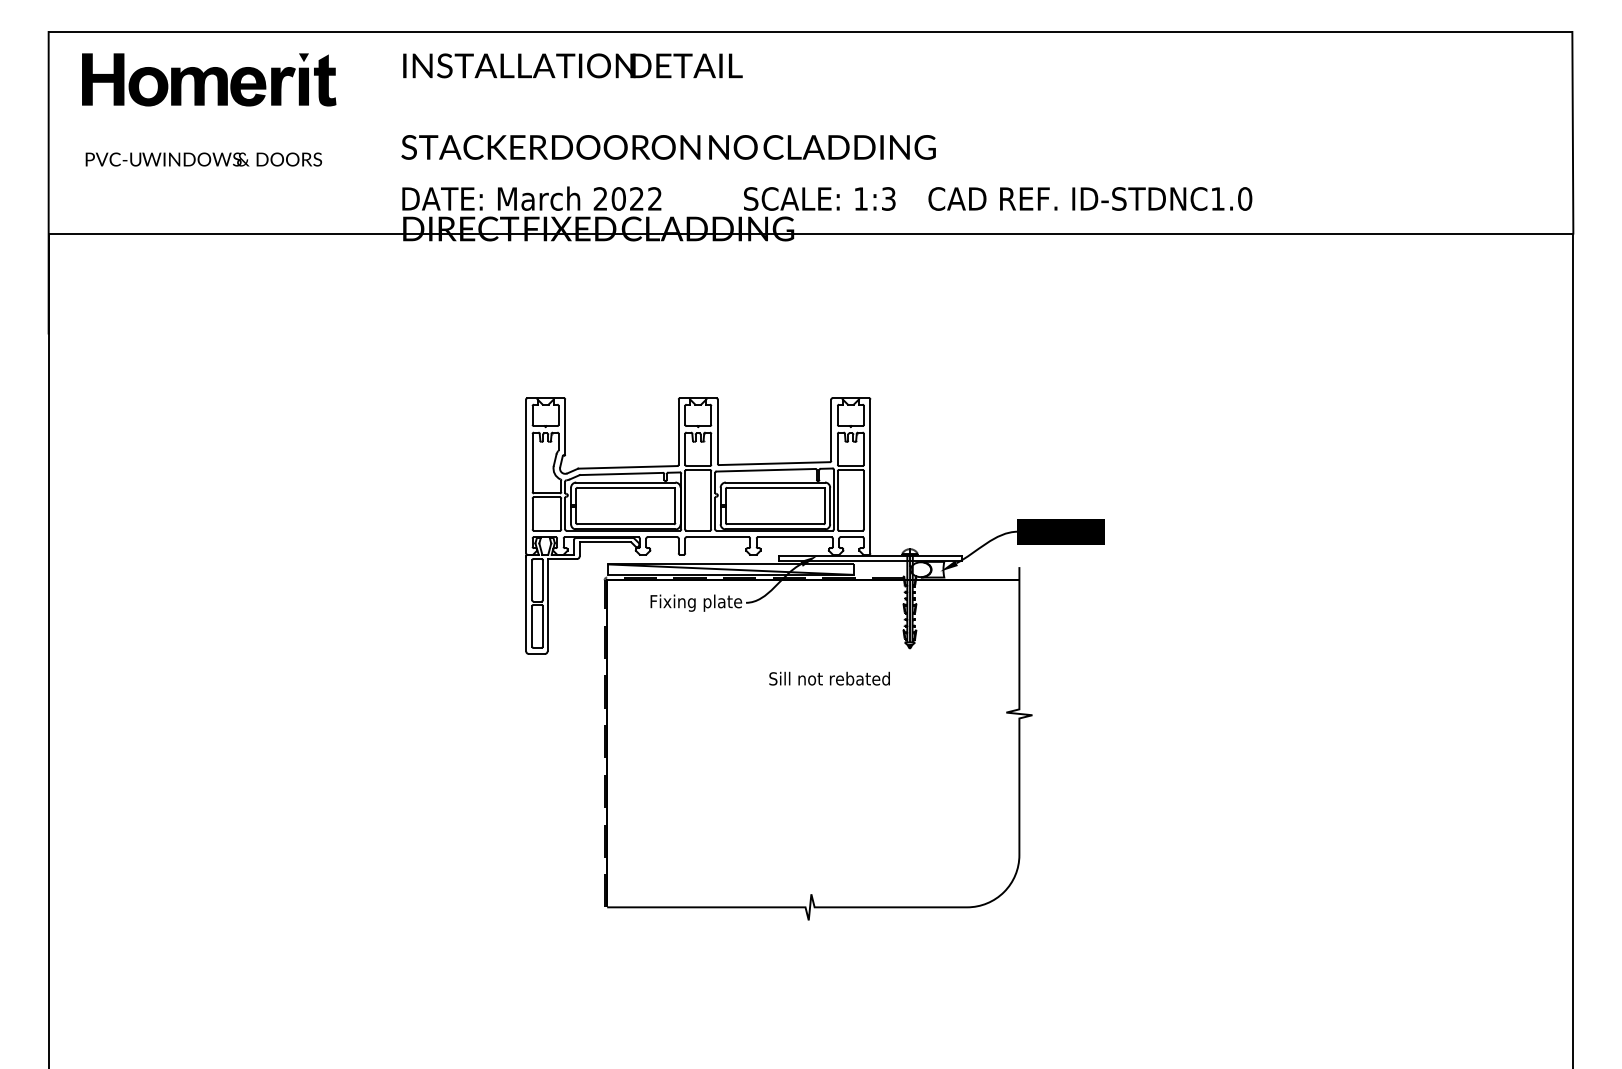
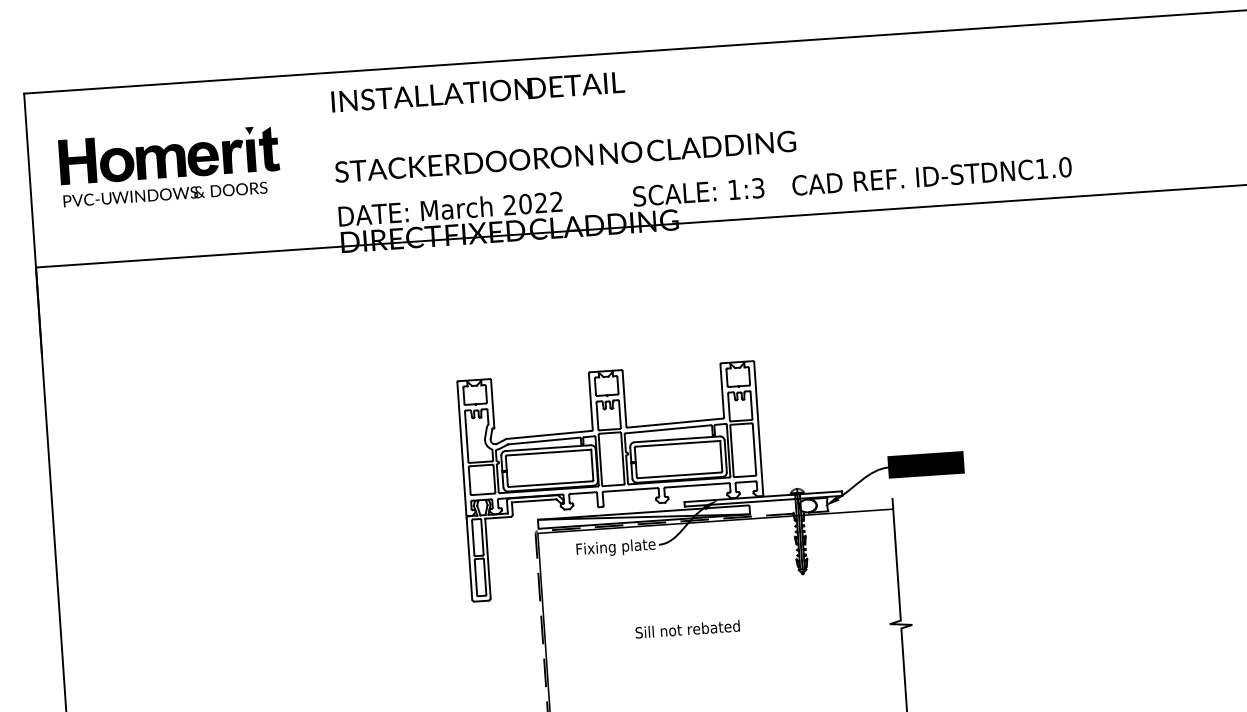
part: (209, 79) -> (169, 155), moved
text: (829, 678) -> (687, 629), moved

